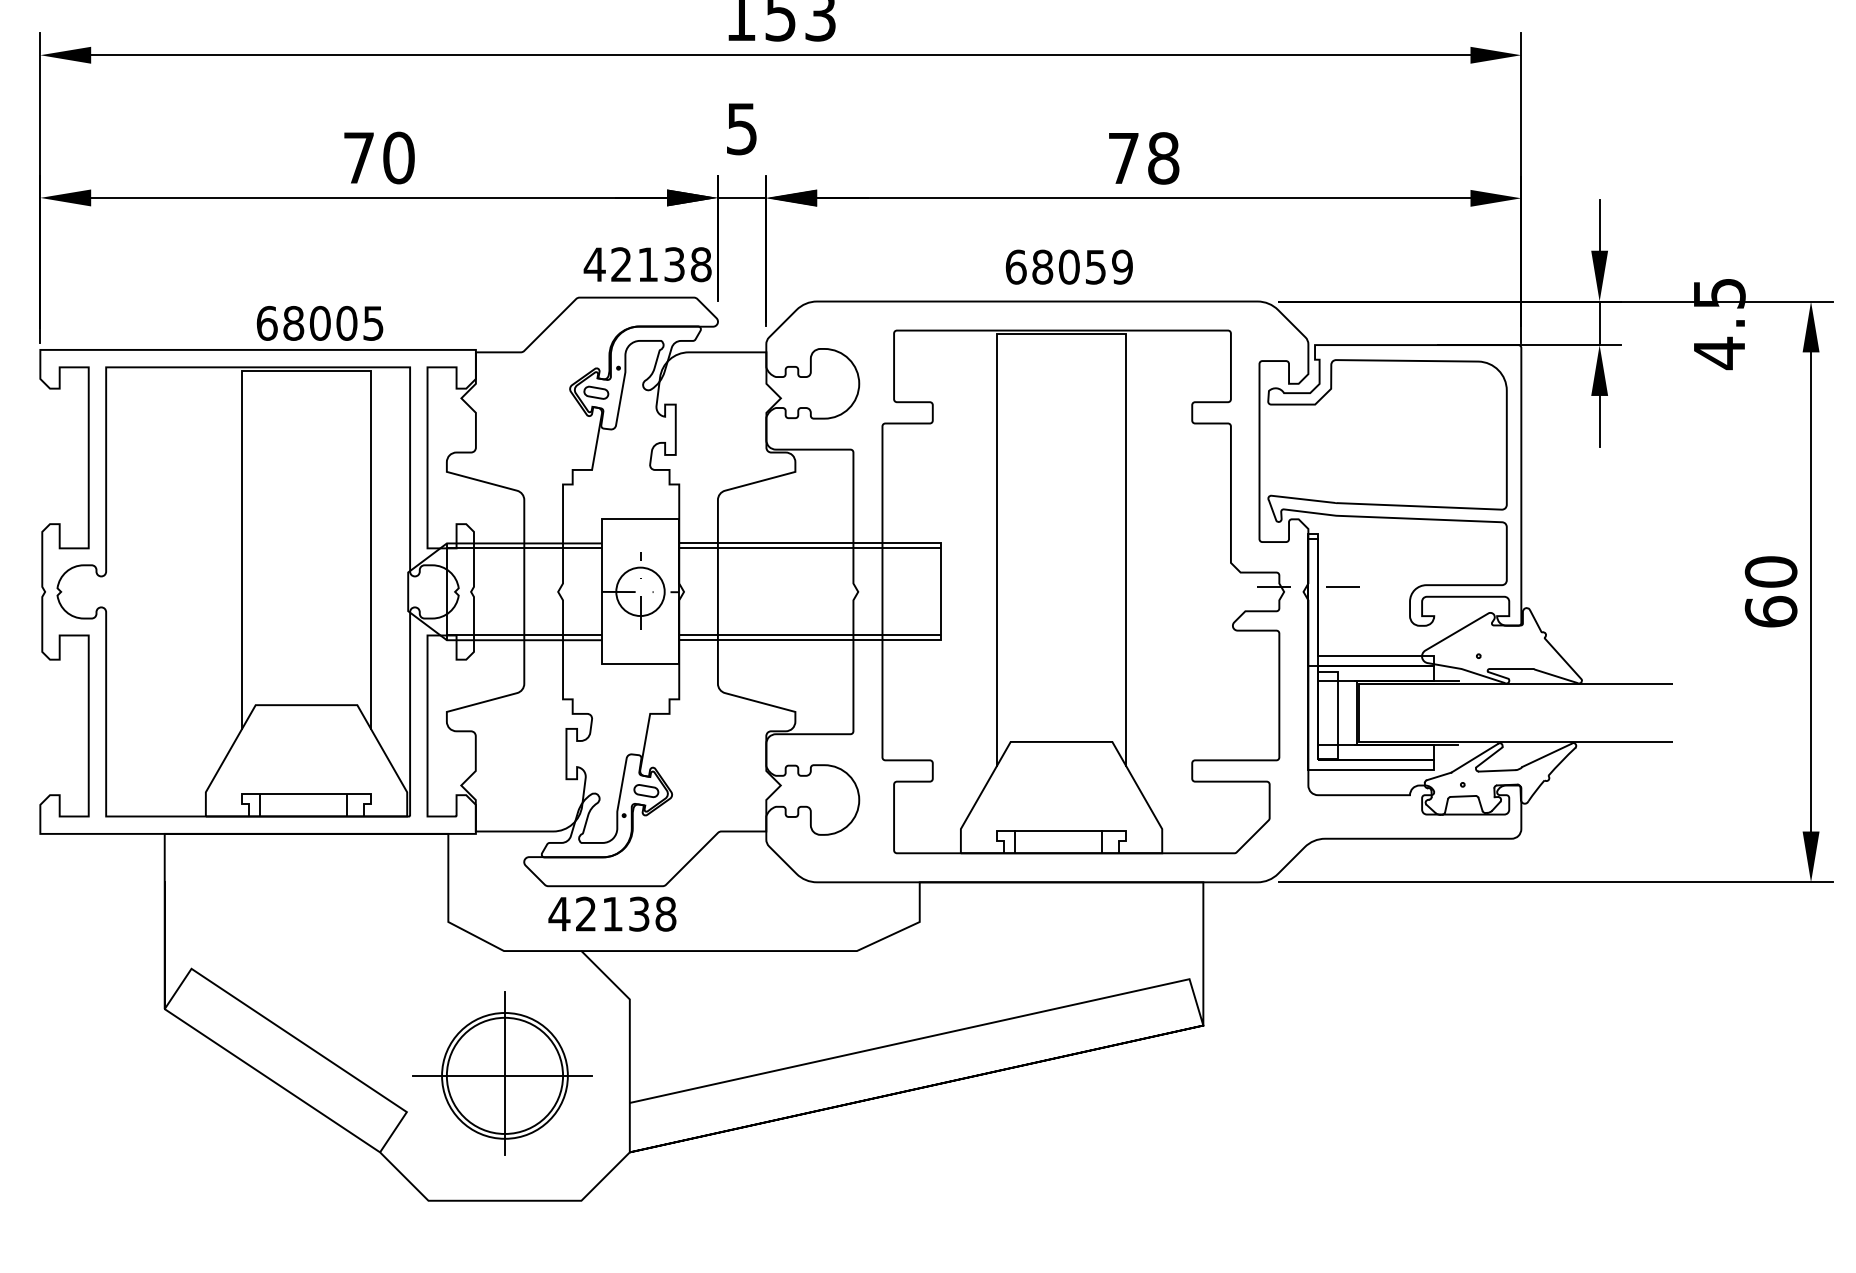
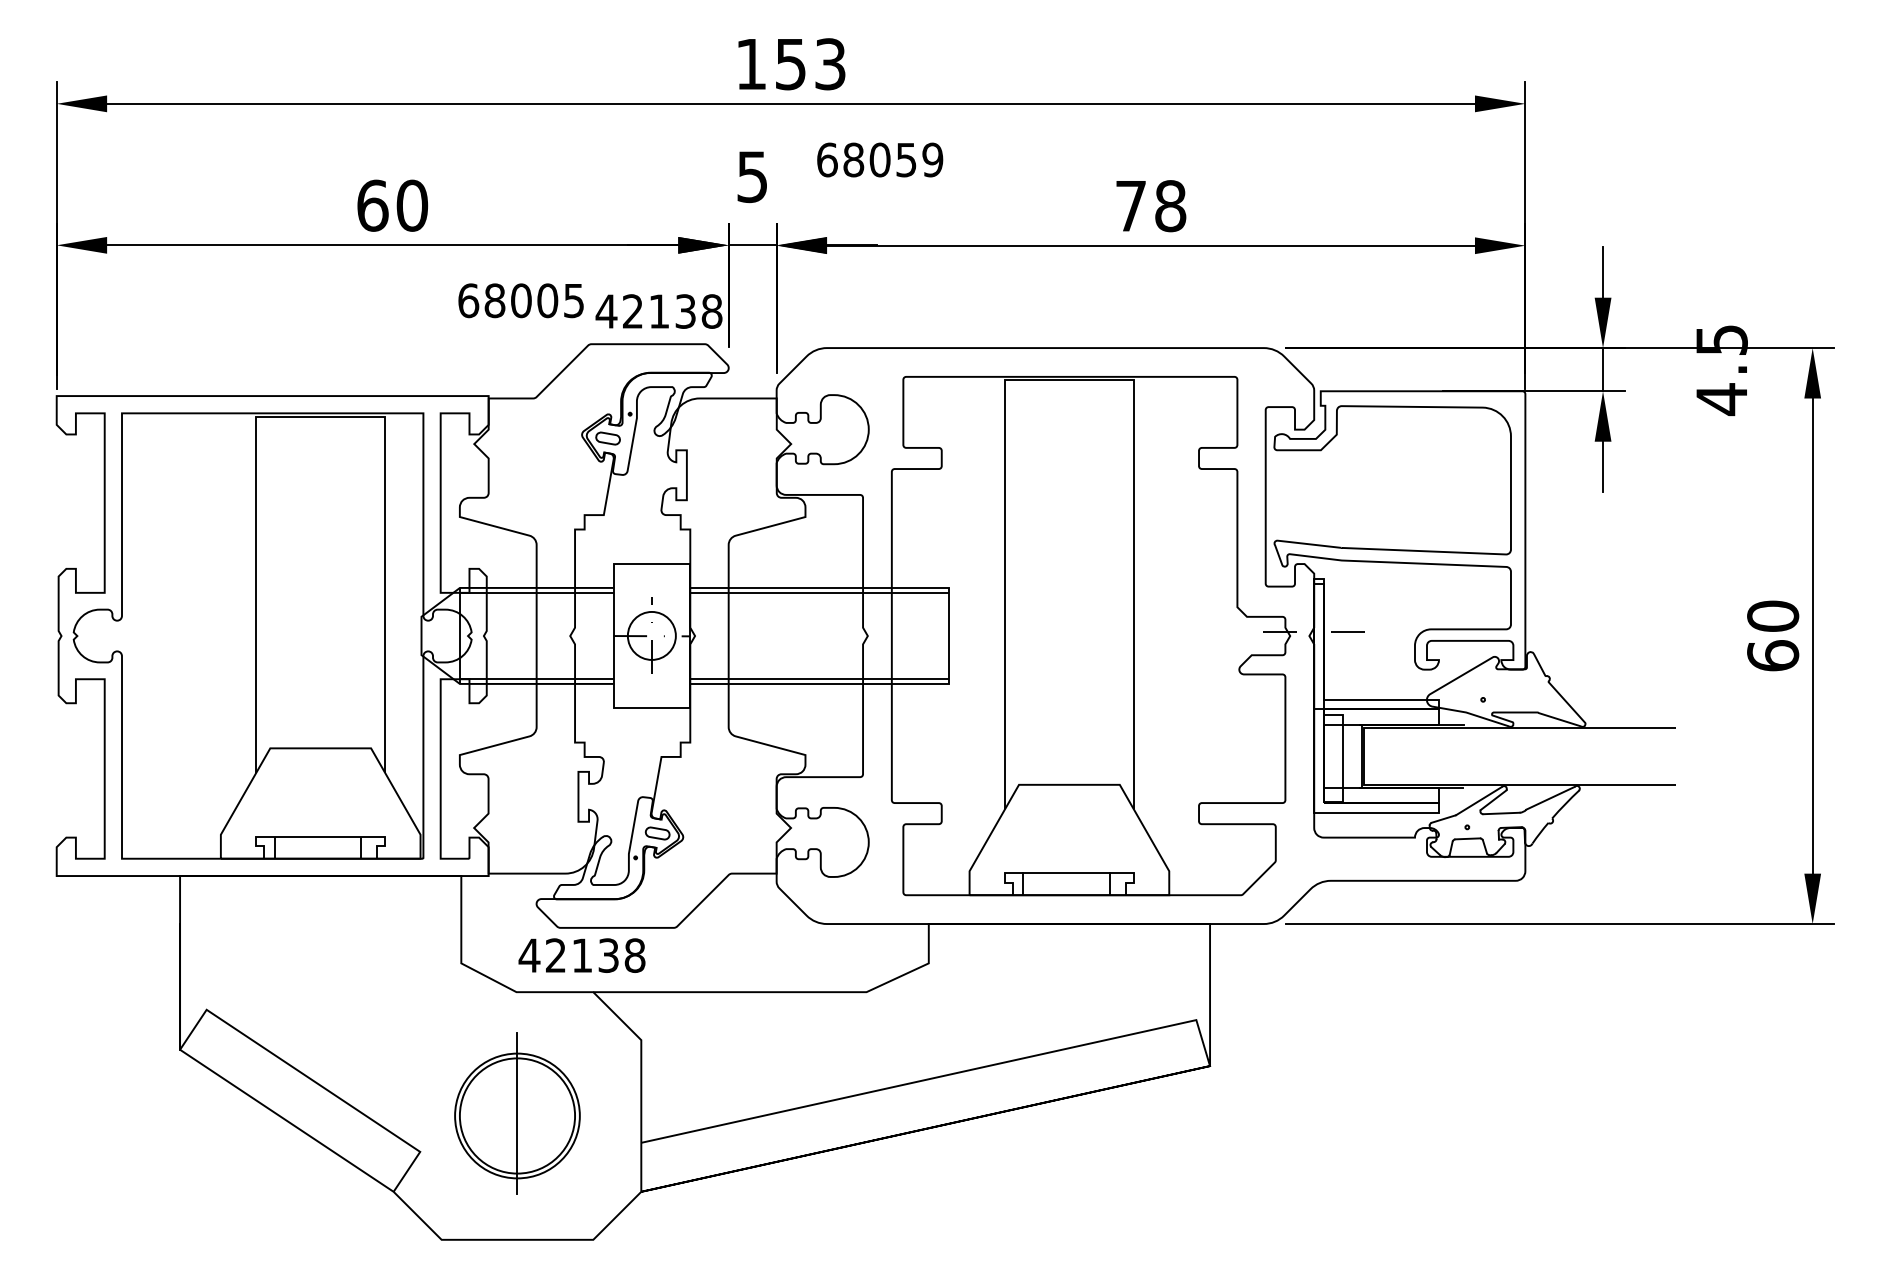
text: (358, 157) -> (372, 205), 70 -> 60
text: (1069, 266) -> (880, 159), moved
text: (319, 323) -> (520, 300), moved
text: (611, 914) -> (581, 955), moved
line: (501, 1075) -> (514, 1115), removed

